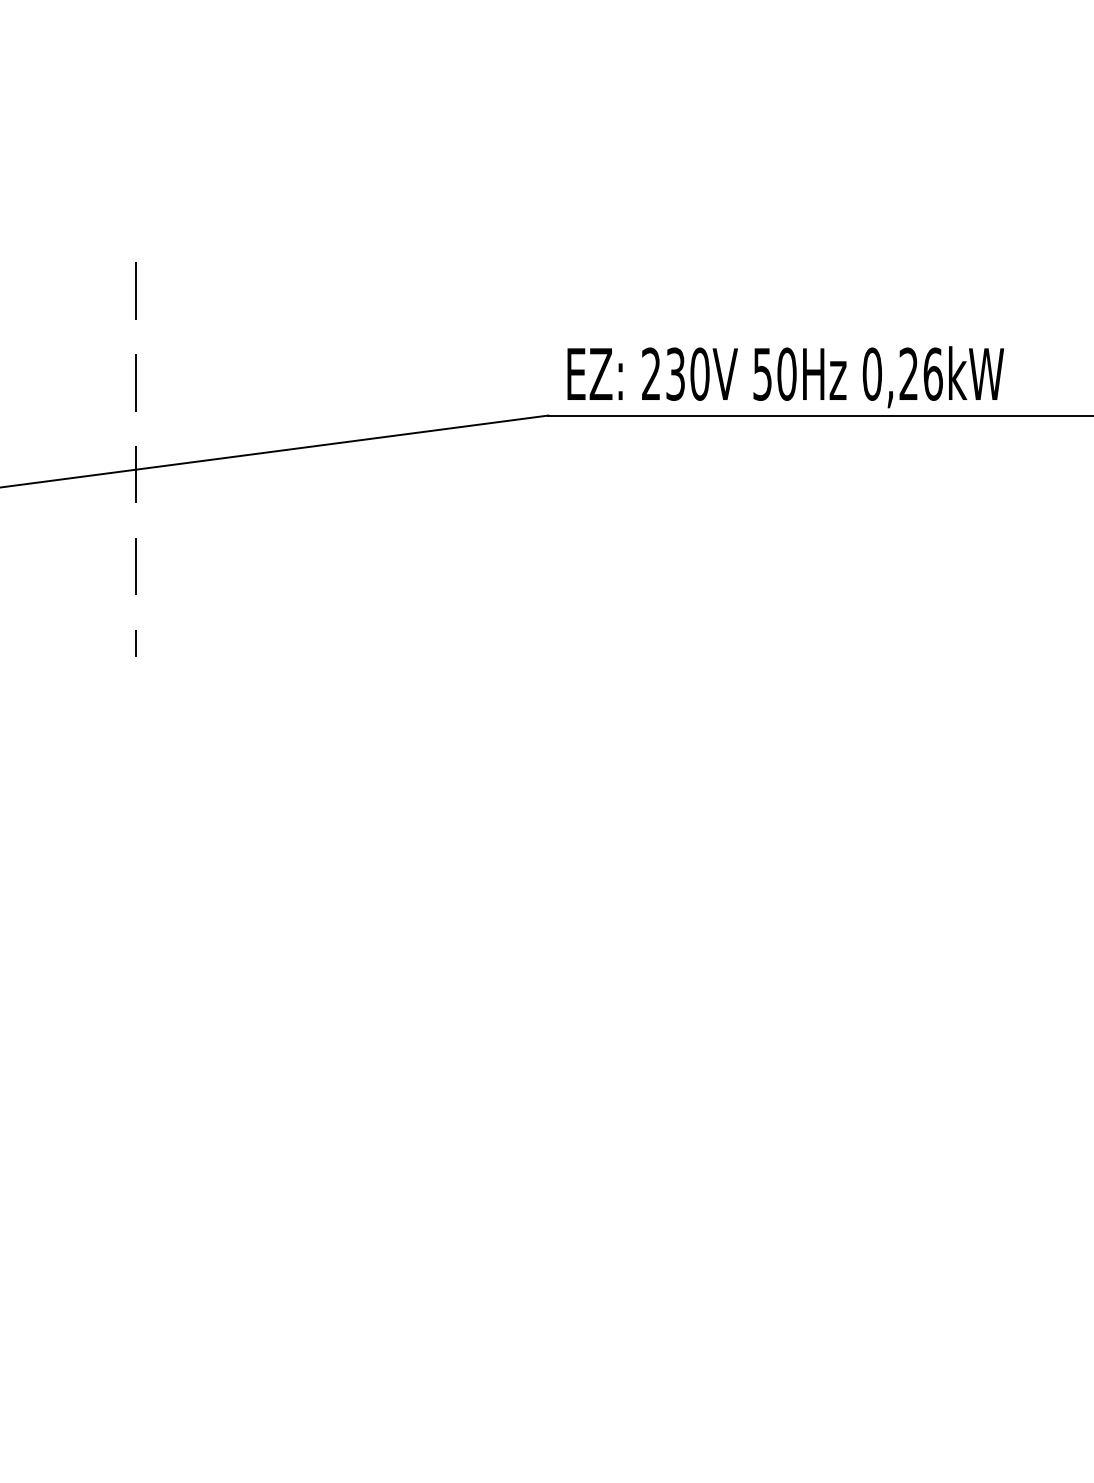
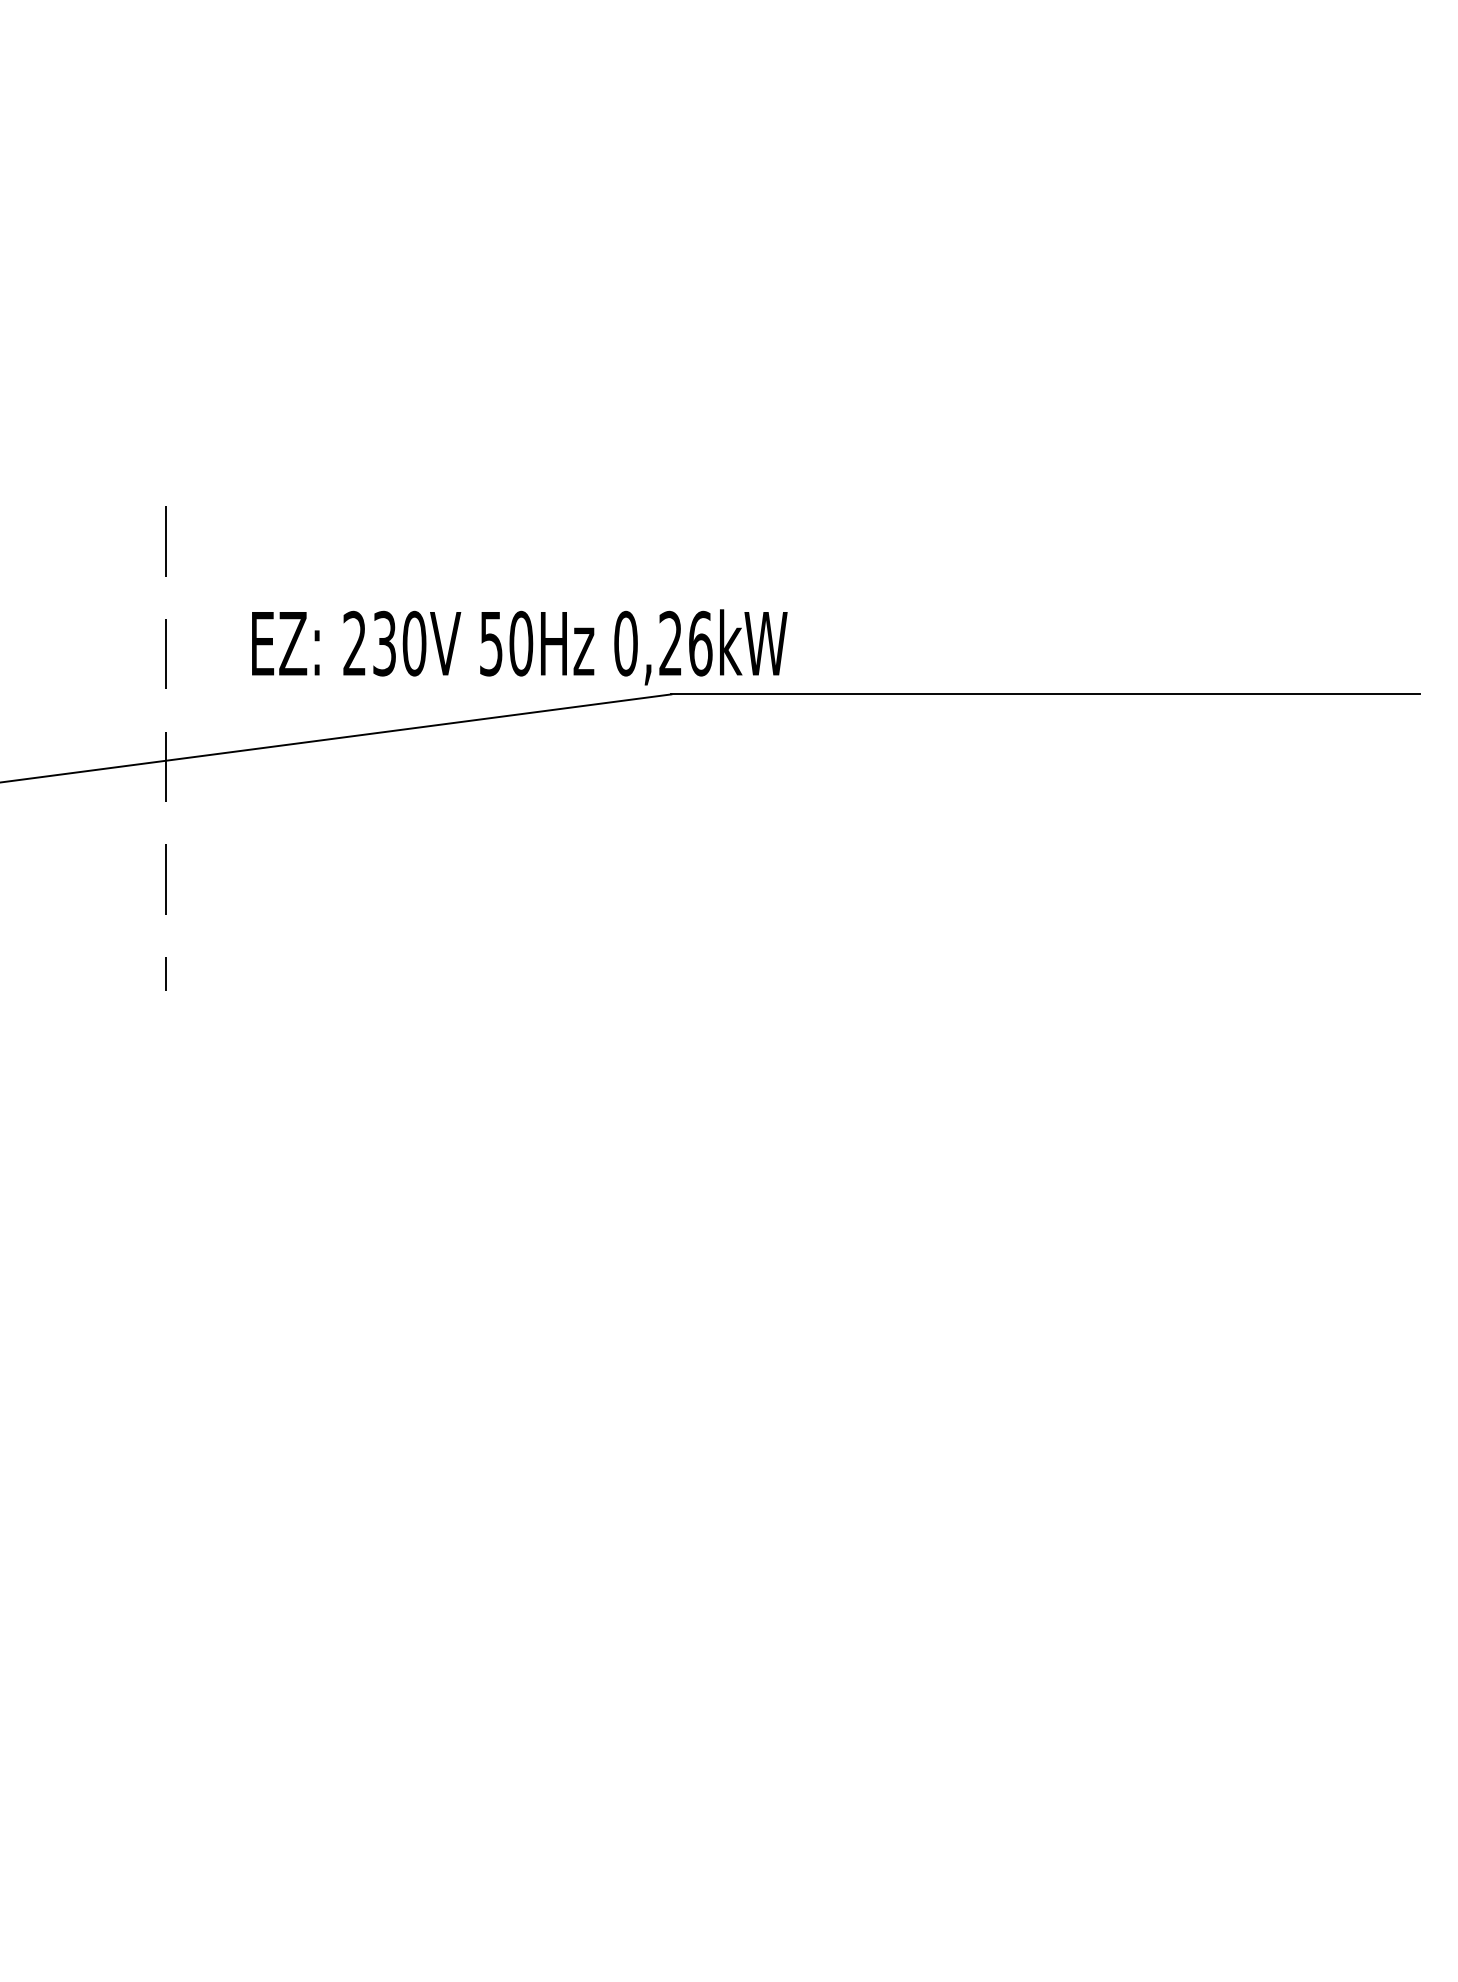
text: (785, 377) -> (519, 647), moved

